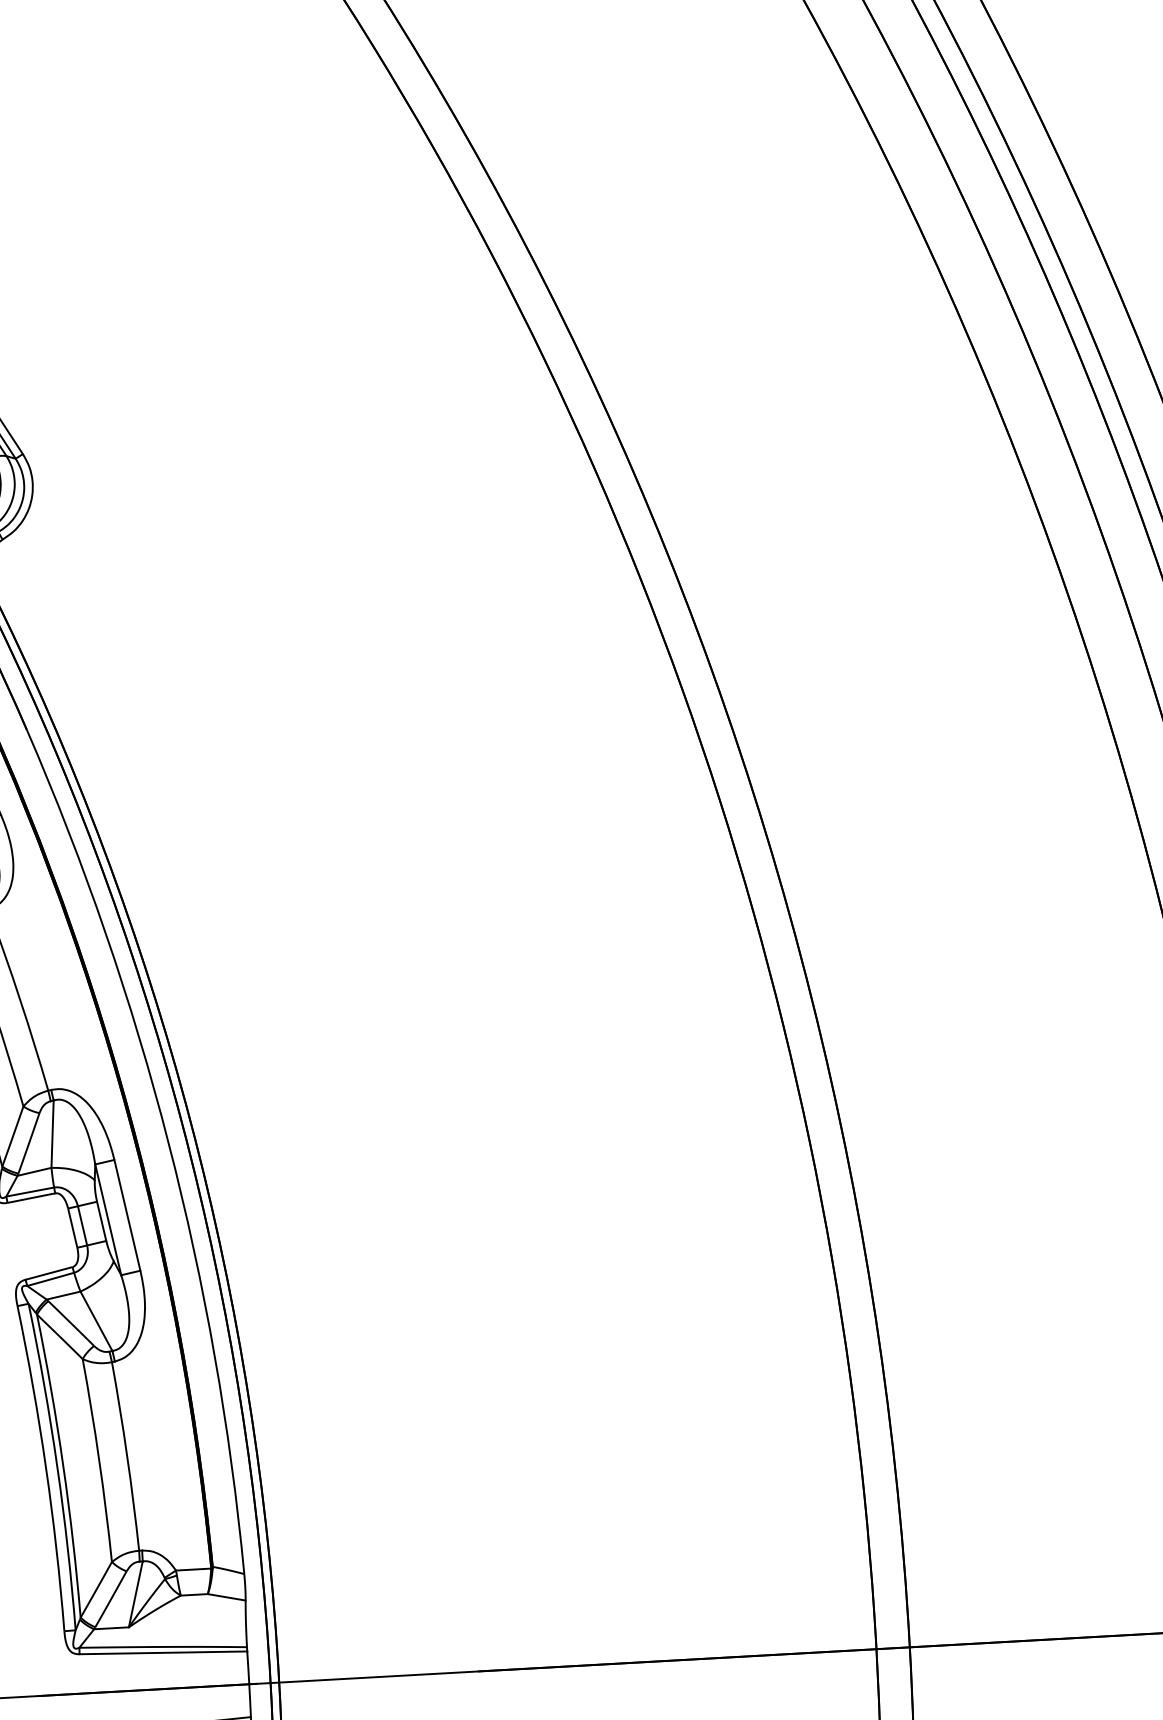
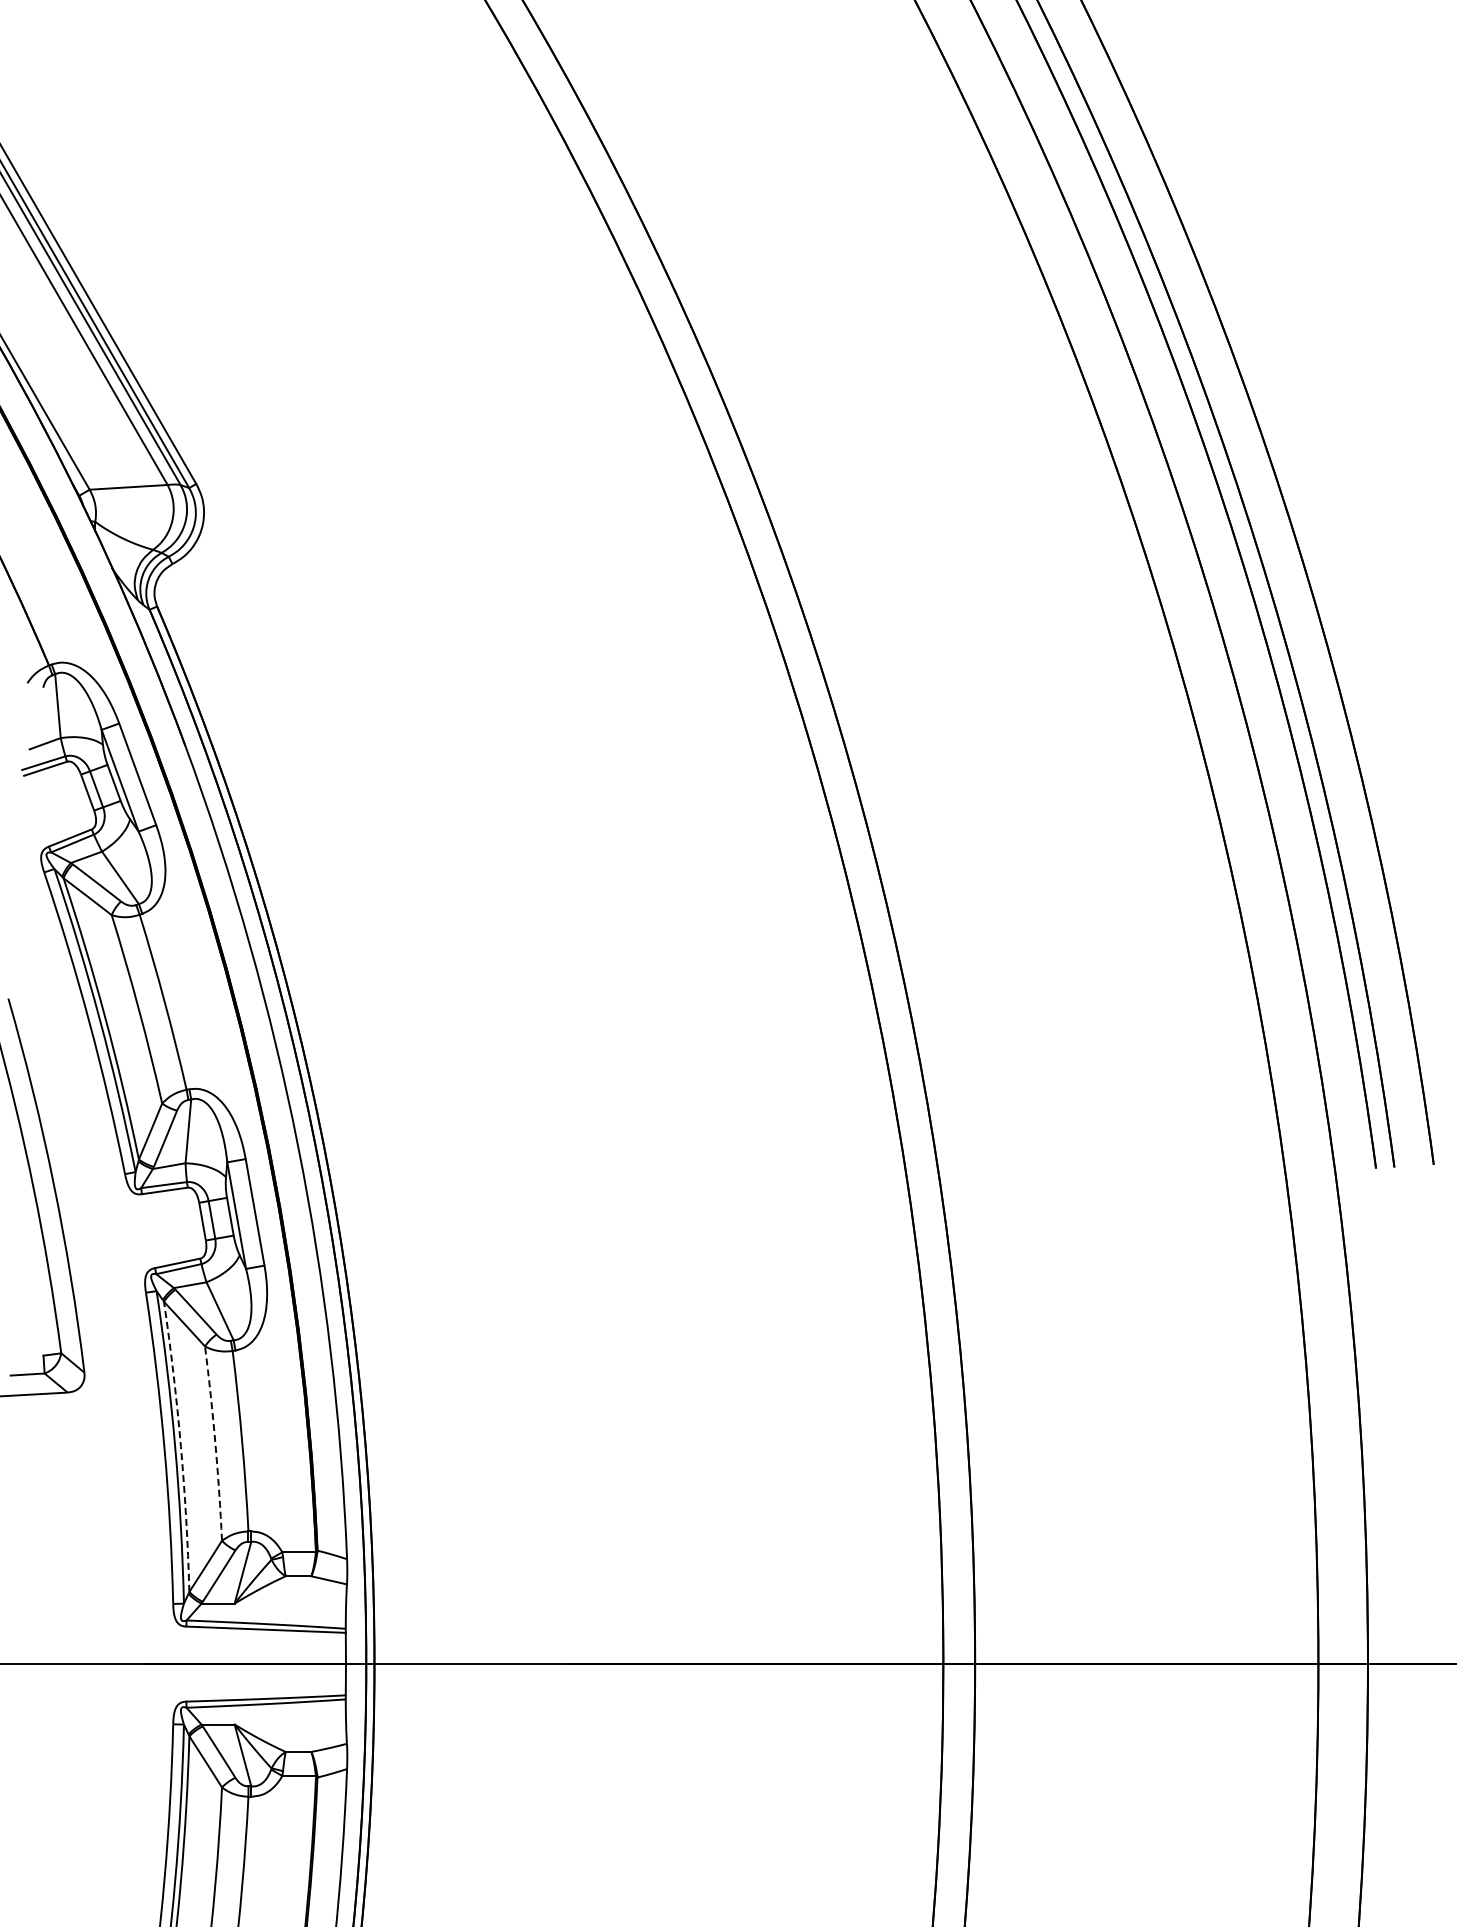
arc: (99, 1460) -> (215, 1443), solid -> dashed
arc: (62, 1465) -> (180, 1446), solid -> dashed

